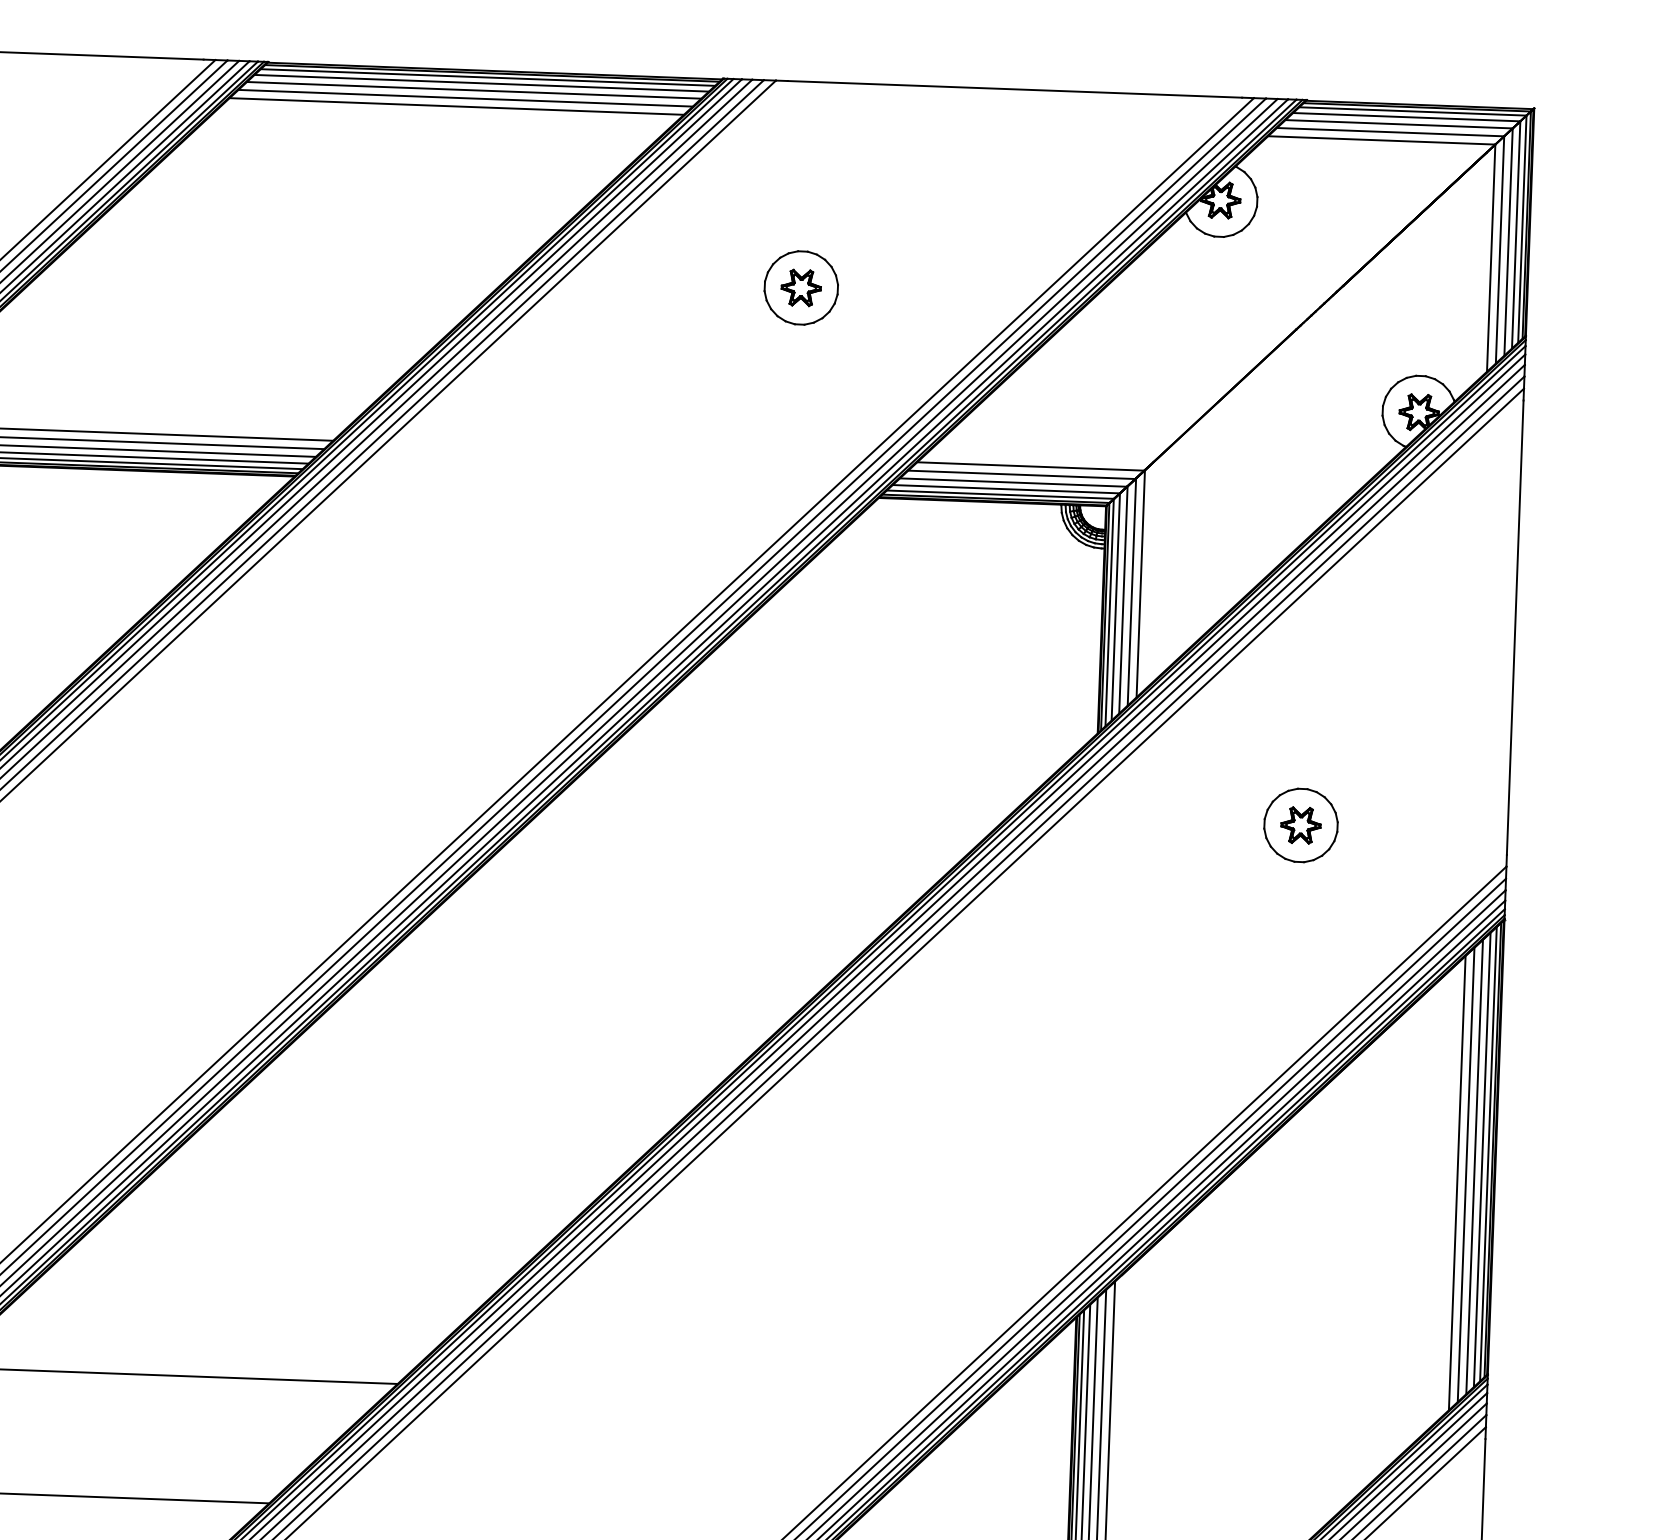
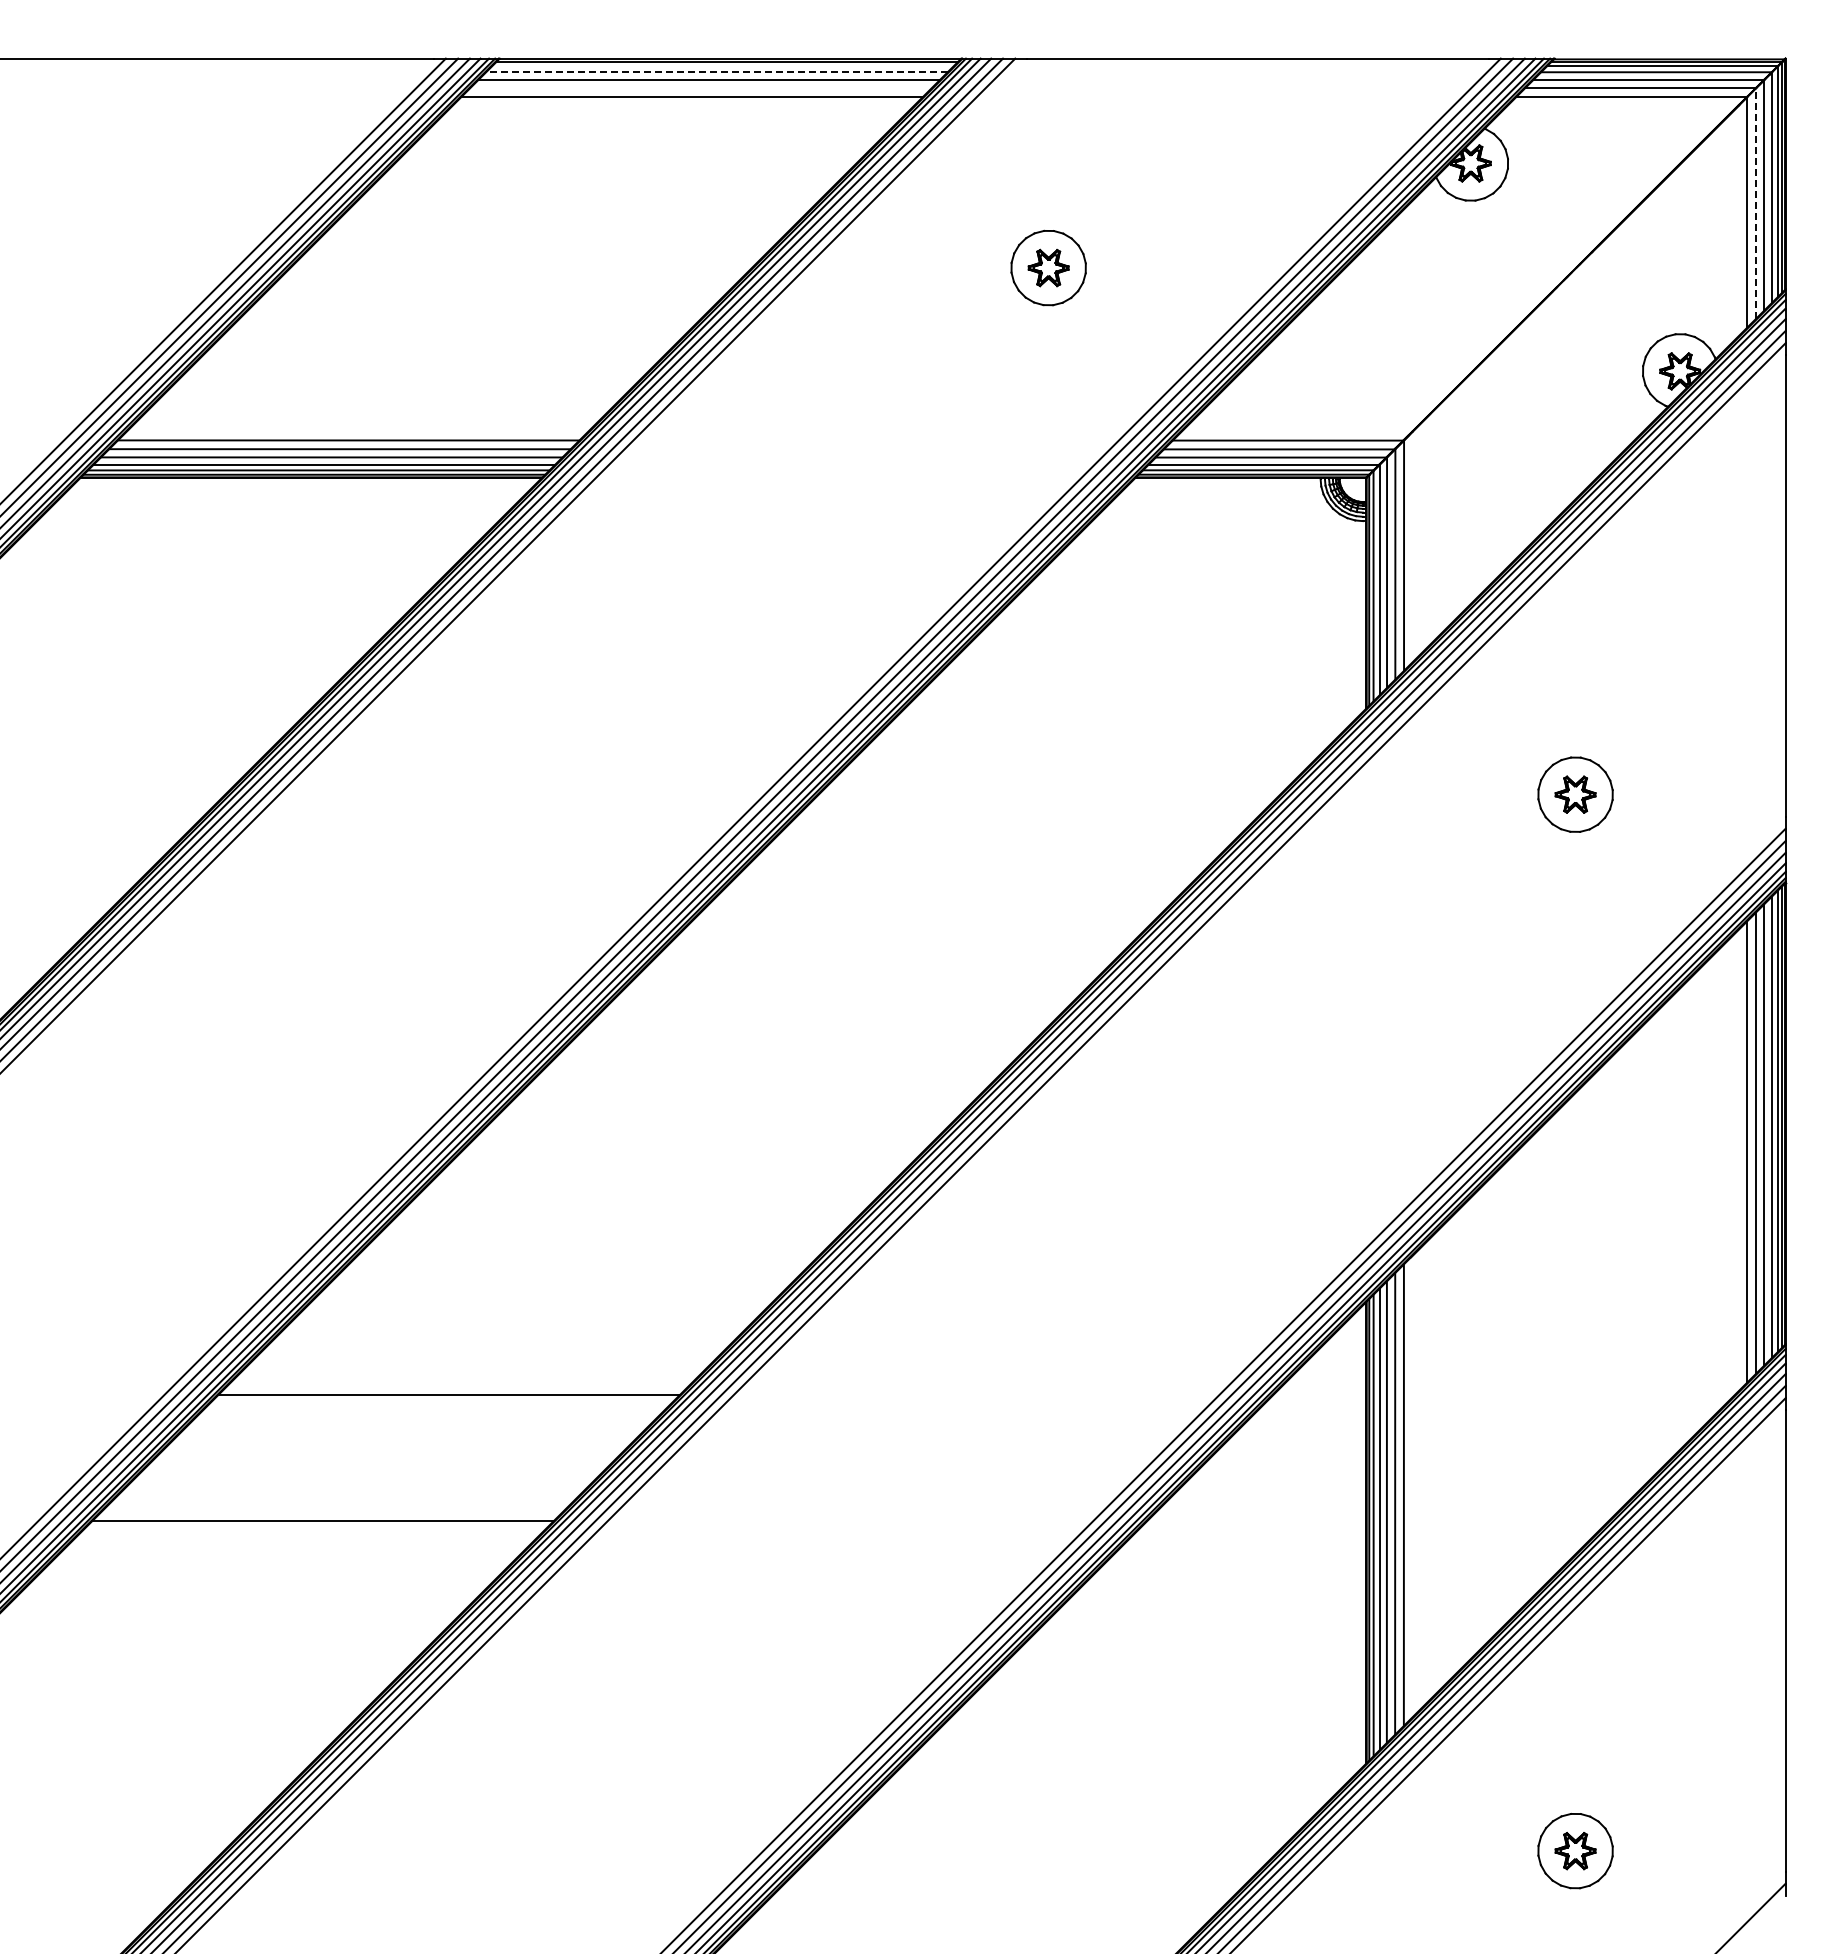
line: (487, 77) -> (722, 66), removed
line: (481, 83) -> (716, 72), solid -> dashed
line: (465, 98) -> (700, 88), removed
line: (1500, 249) -> (1756, 202), solid -> dashed

